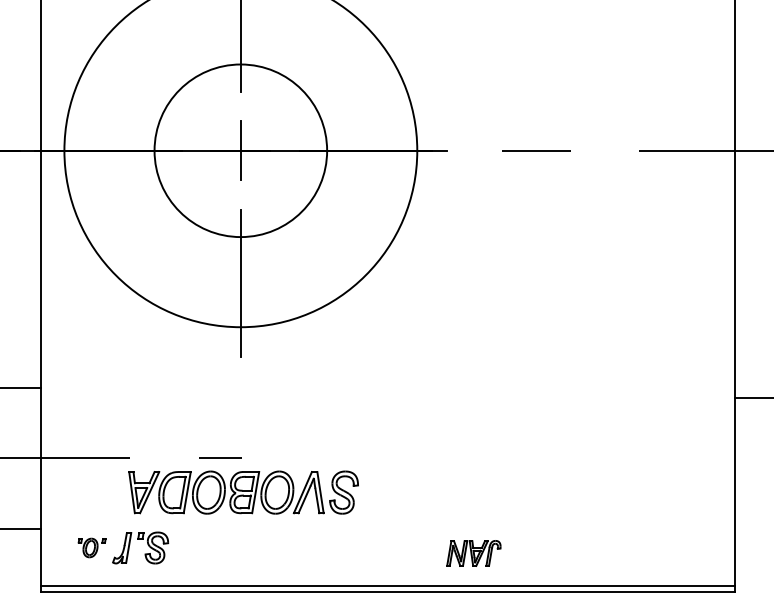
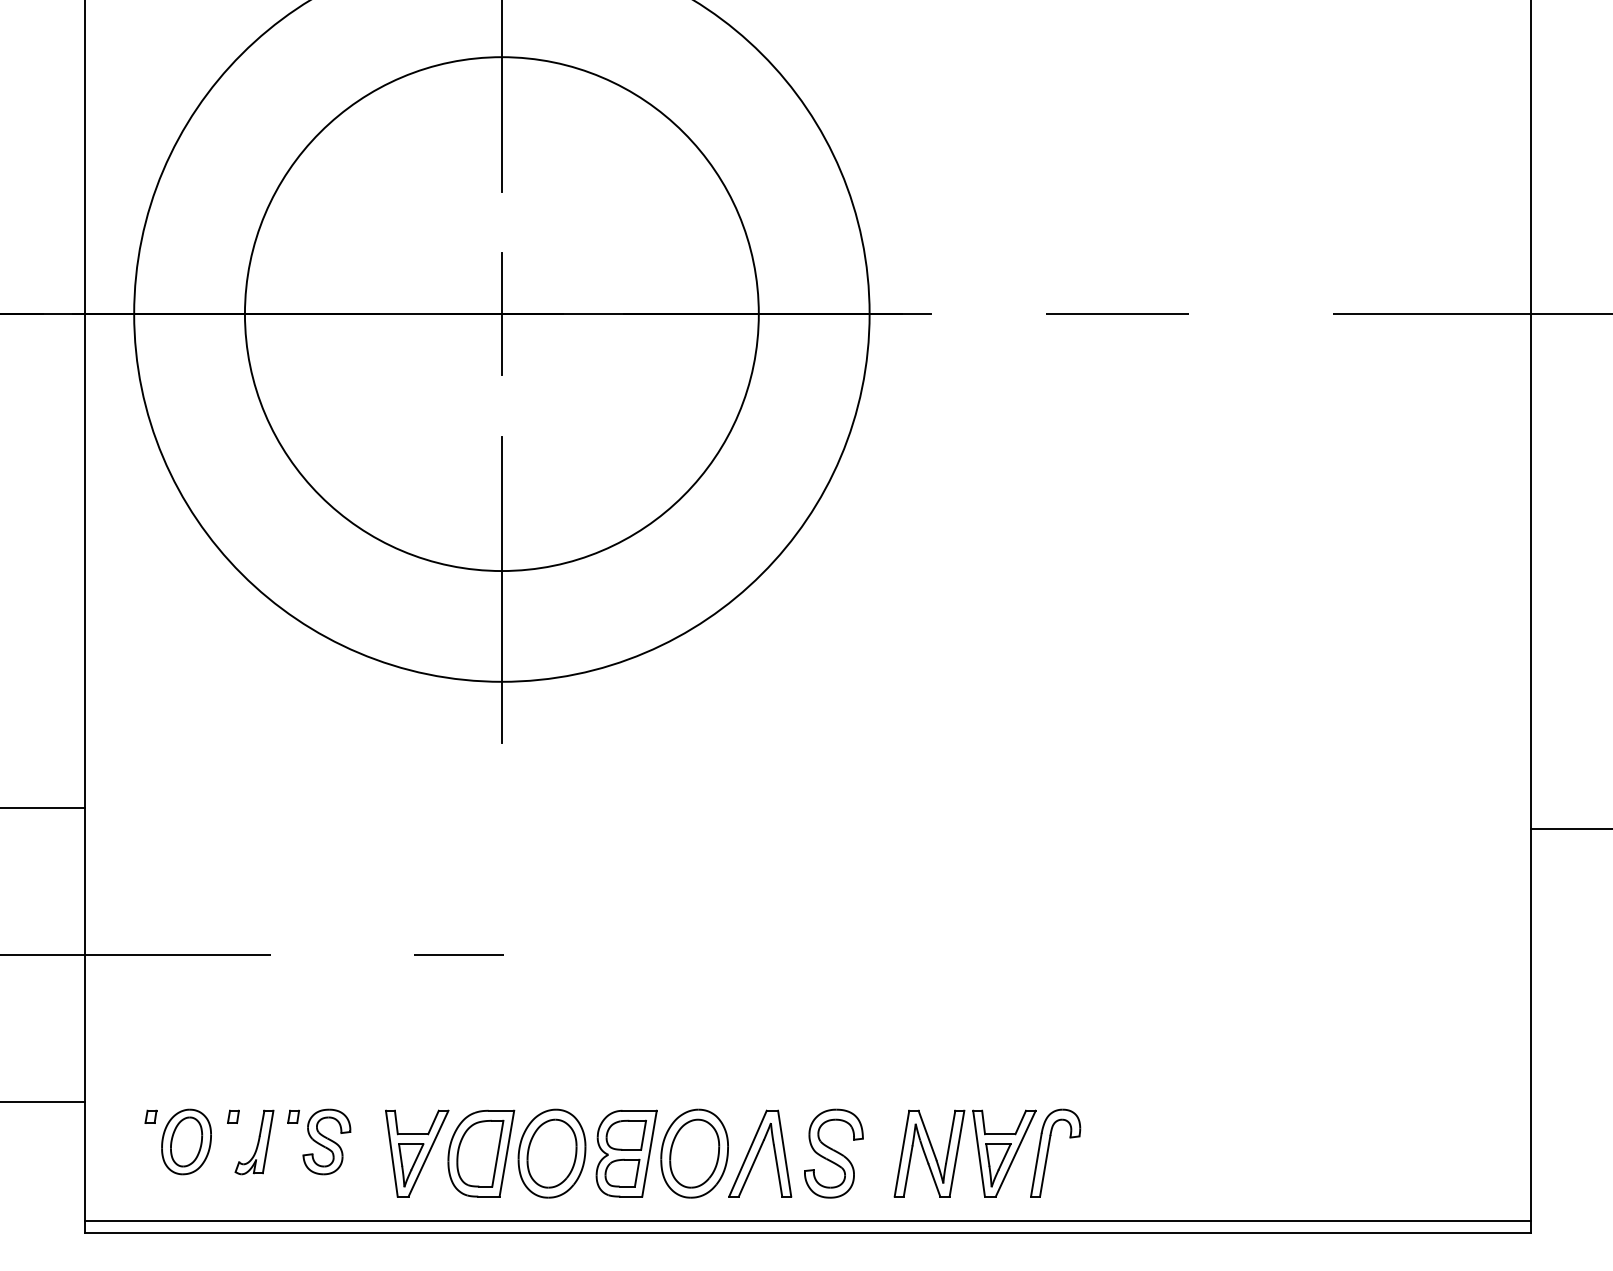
circle: (240, 150) -> (501, 313), size x1.43
part: (243, 492) -> (624, 1153), moved
part: (91, 547) -> (190, 1140), size x1.67
part: (473, 553) -> (986, 1153), size x1.67

